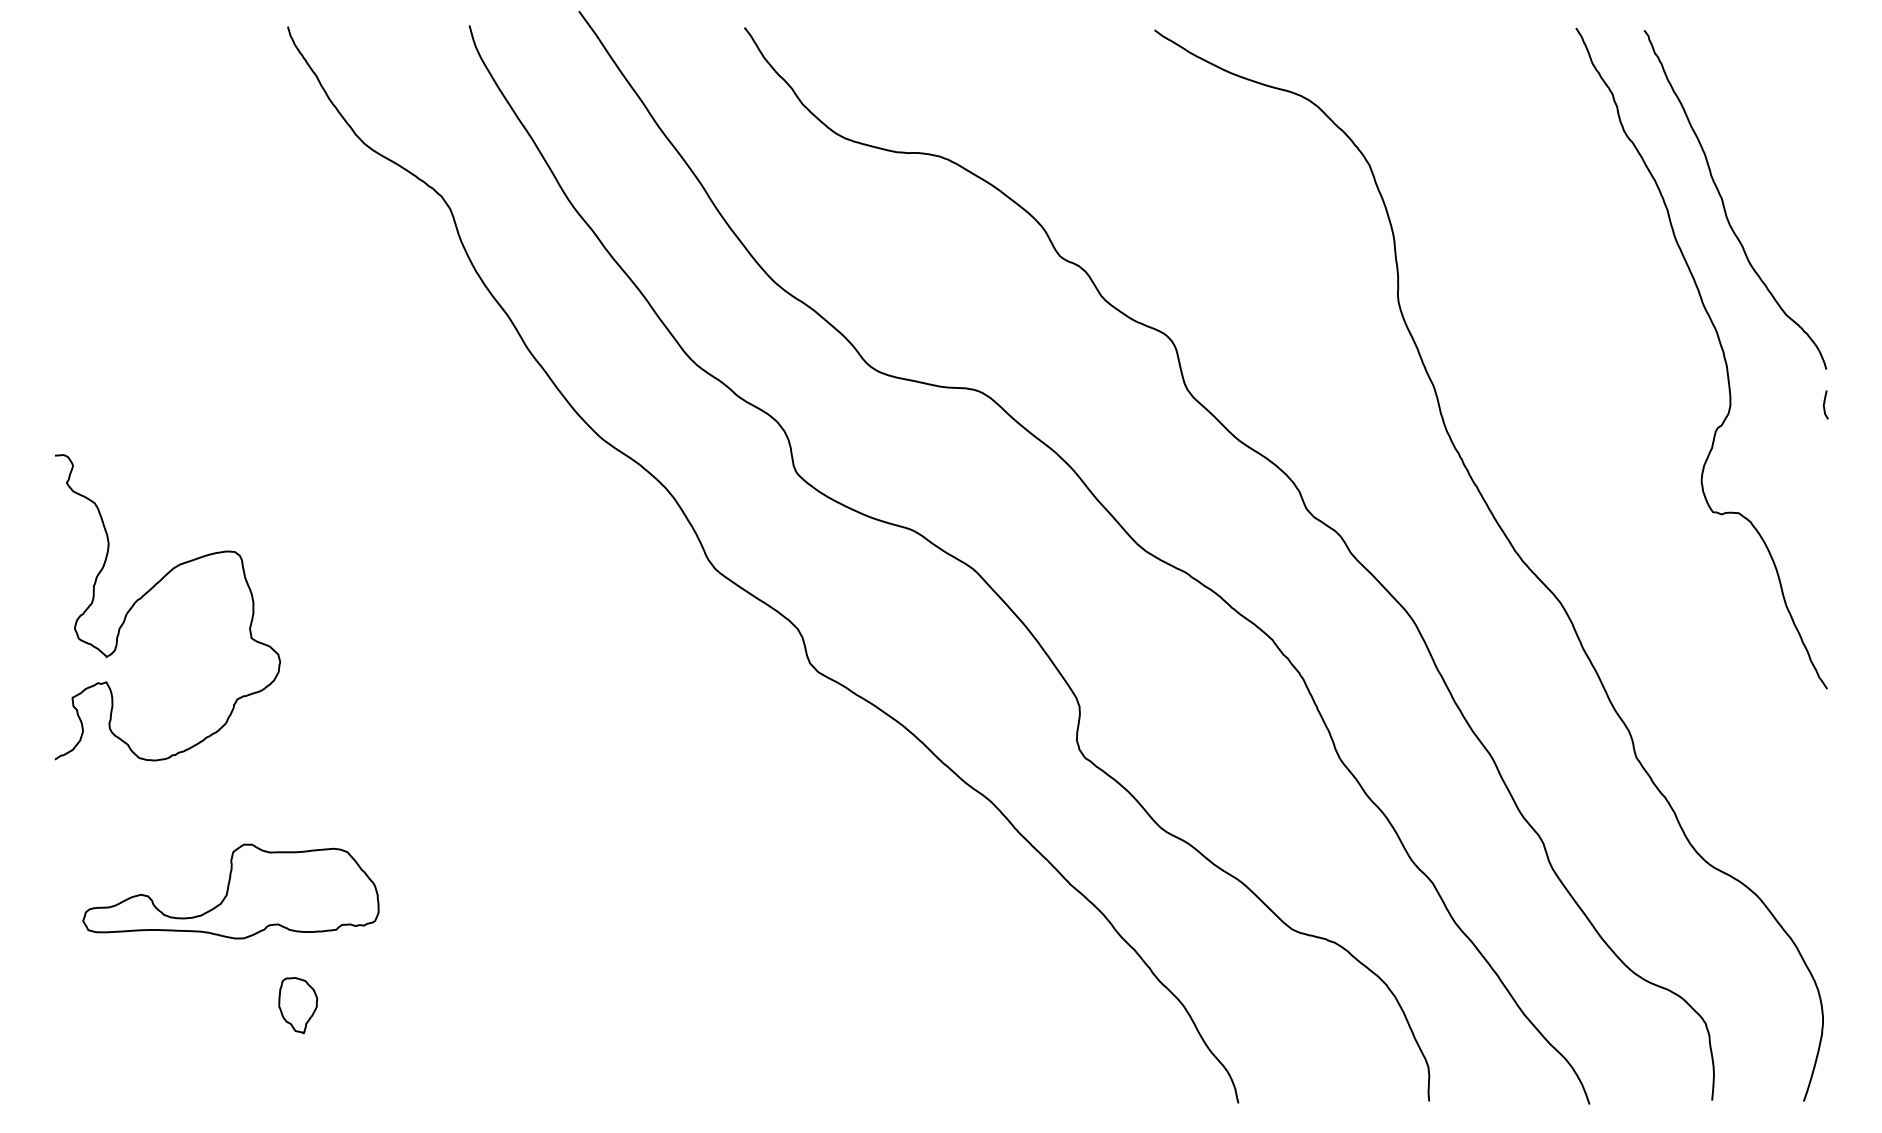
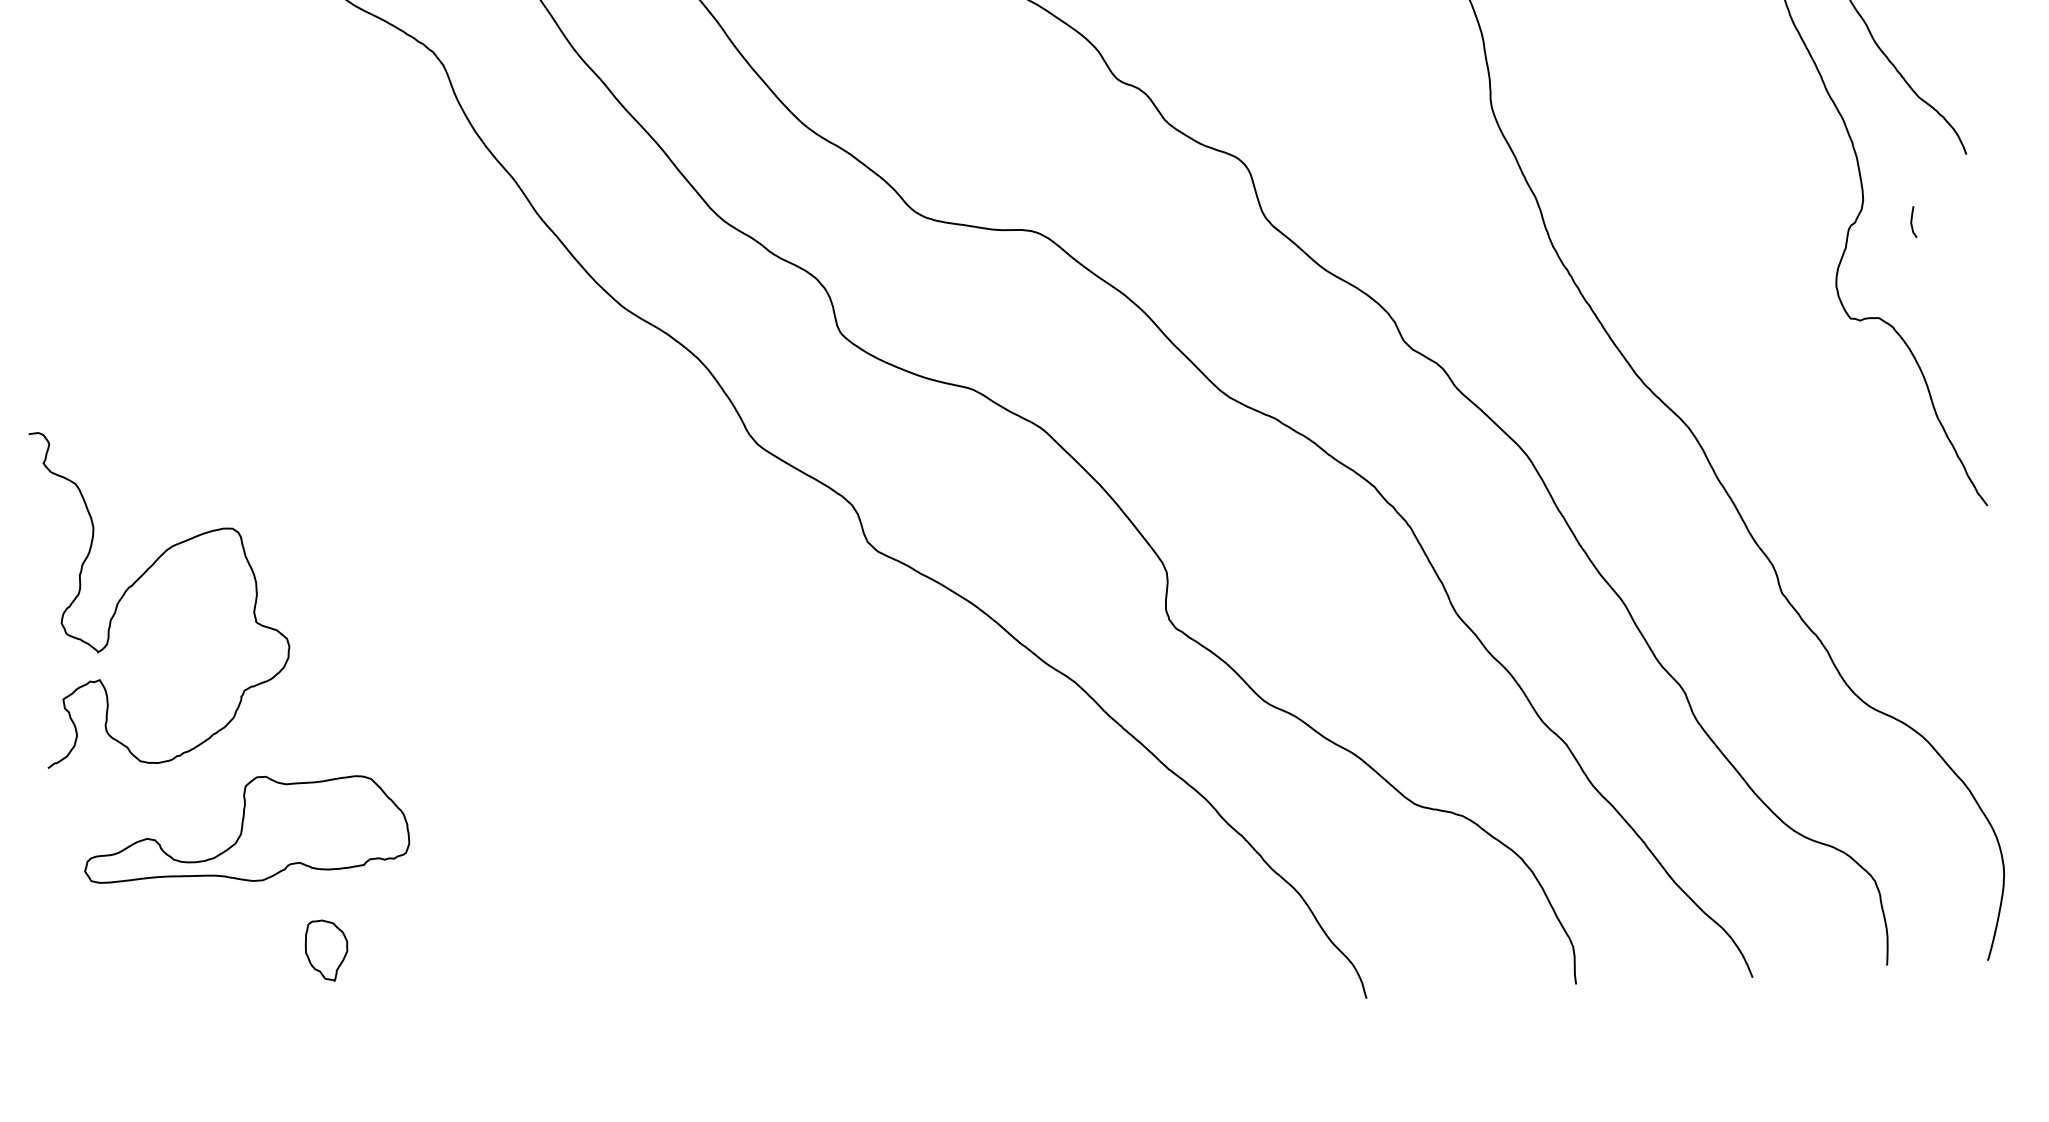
line: (1824, 404) -> (1911, 221), moved
curve: (152, 589) -> (144, 575), moved

